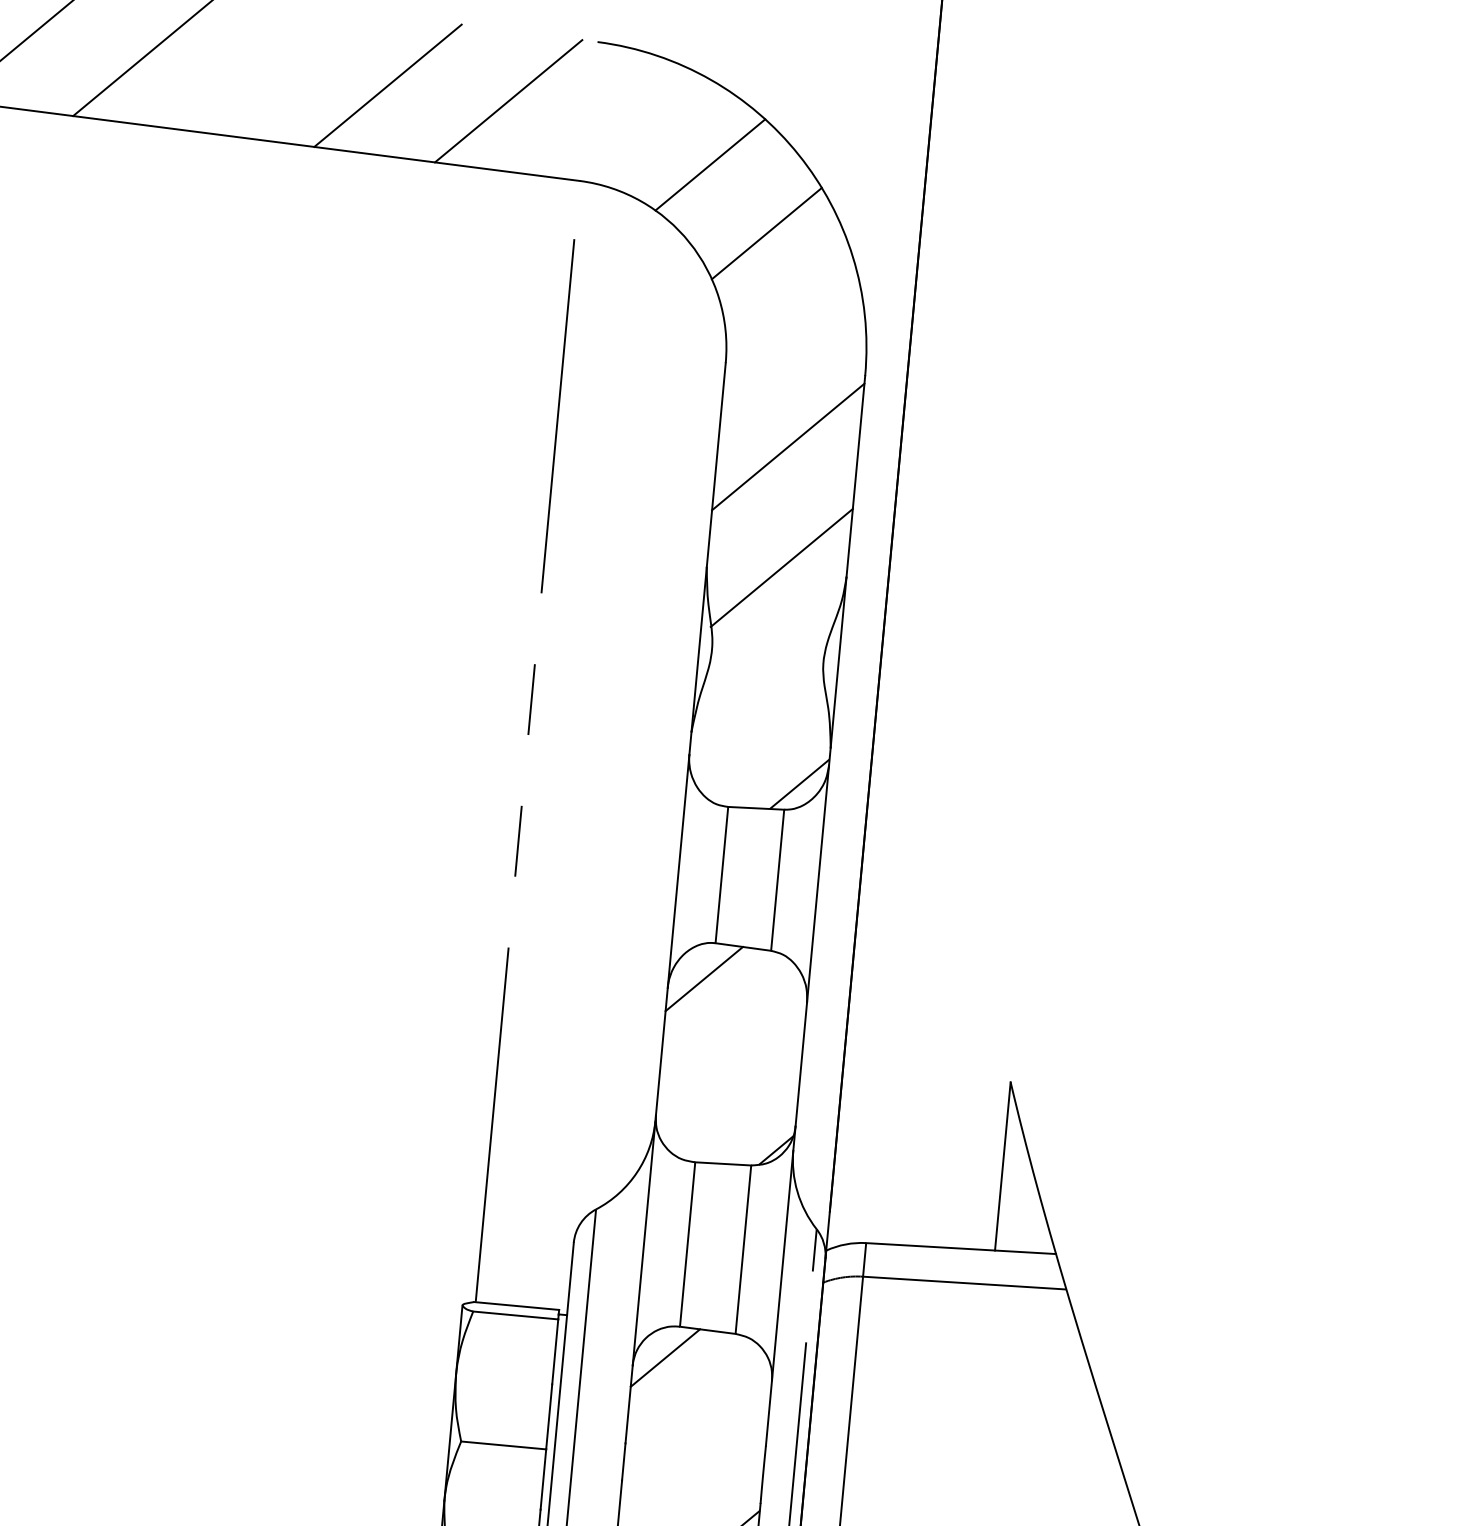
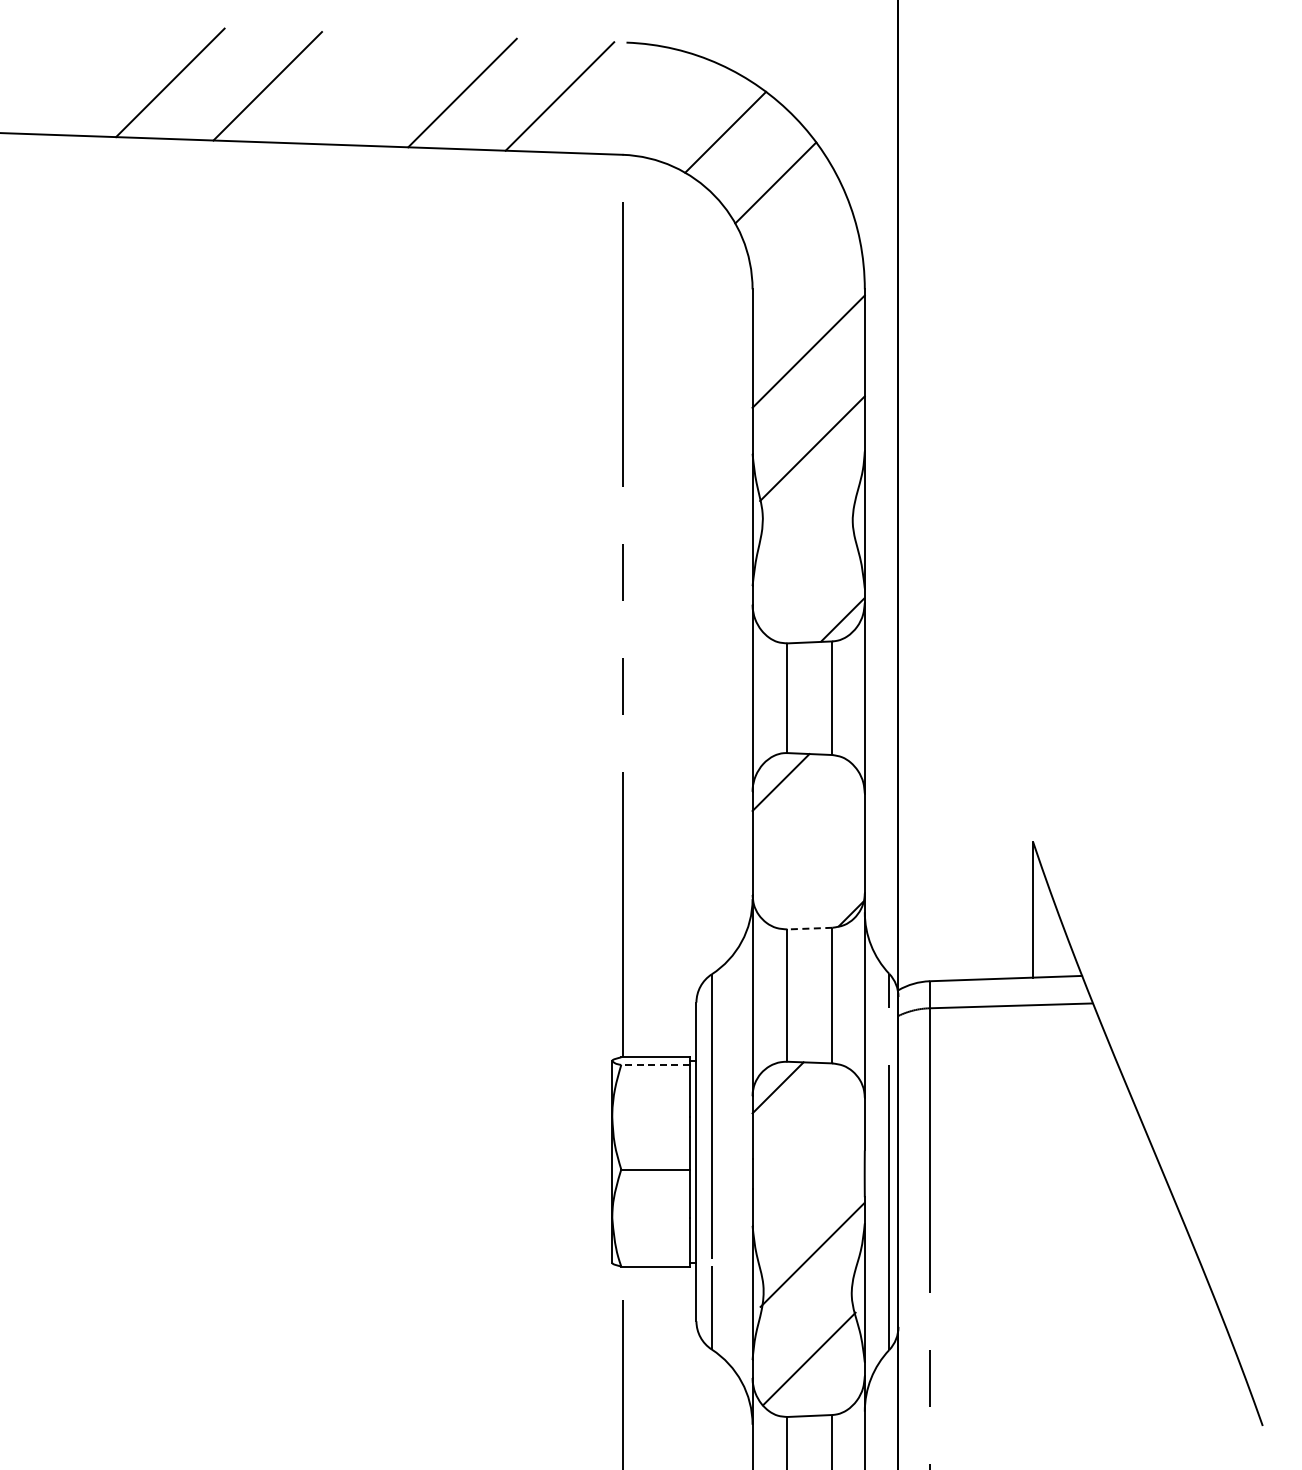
line: (722, 1163) -> (809, 928), solid -> dashed
line: (515, 1314) -> (655, 1064), solid -> dashed

